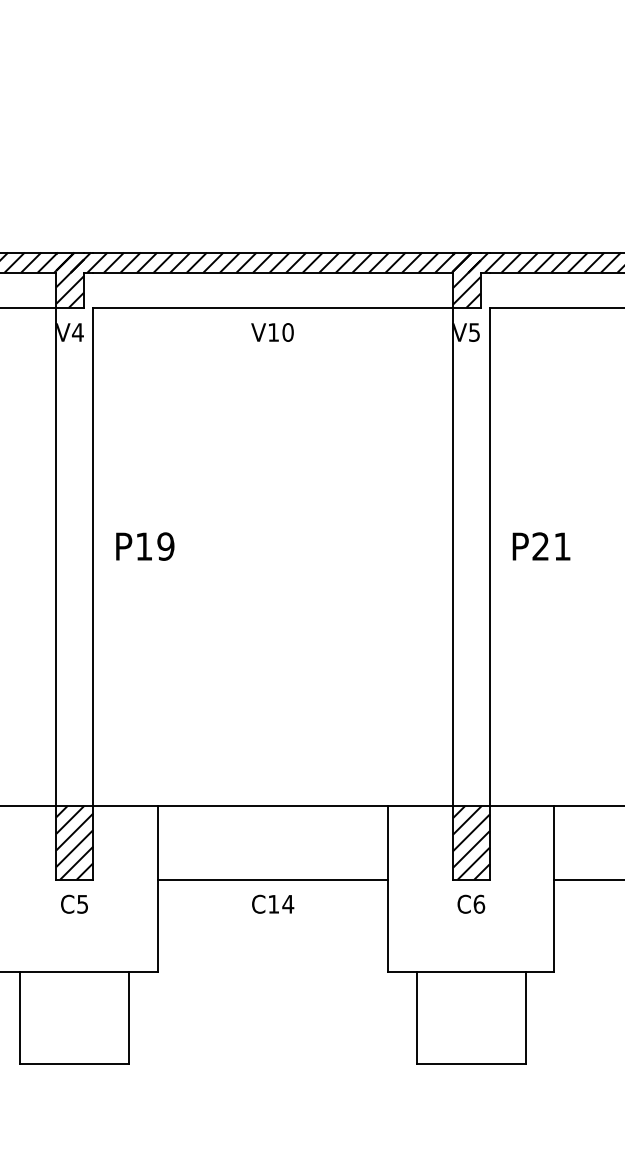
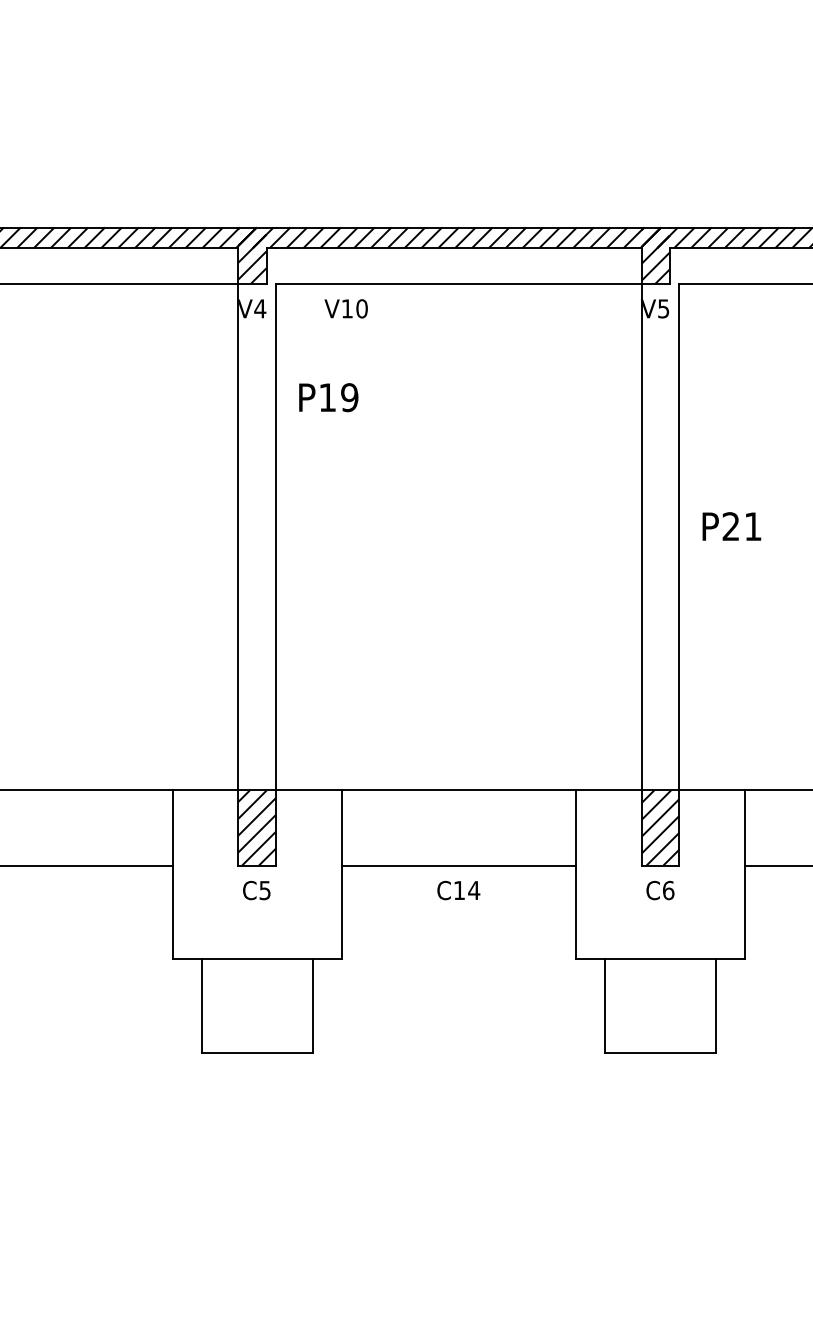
text: (271, 332) -> (345, 308), moved
text: (145, 546) -> (328, 397), moved

